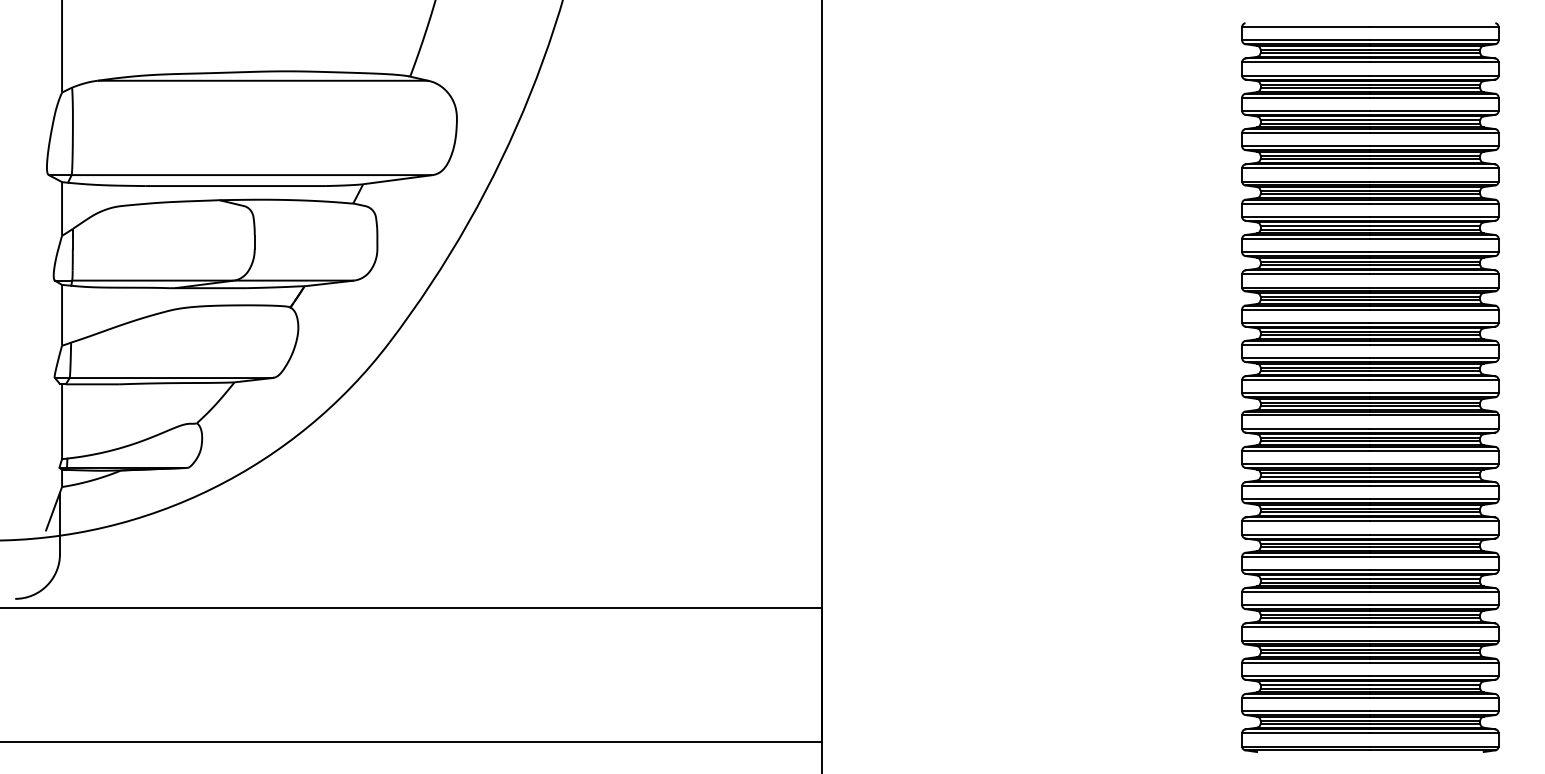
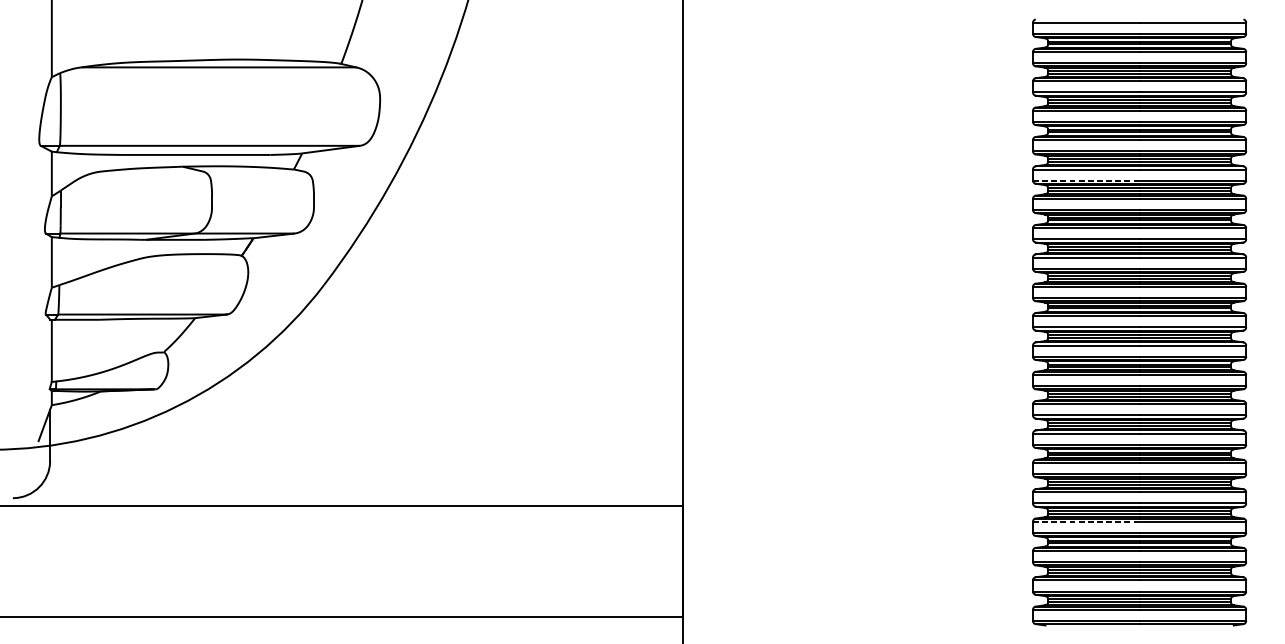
line: (1306, 216) -> (1086, 180), solid -> dashed
line: (1306, 627) -> (1086, 521), solid -> dashed

